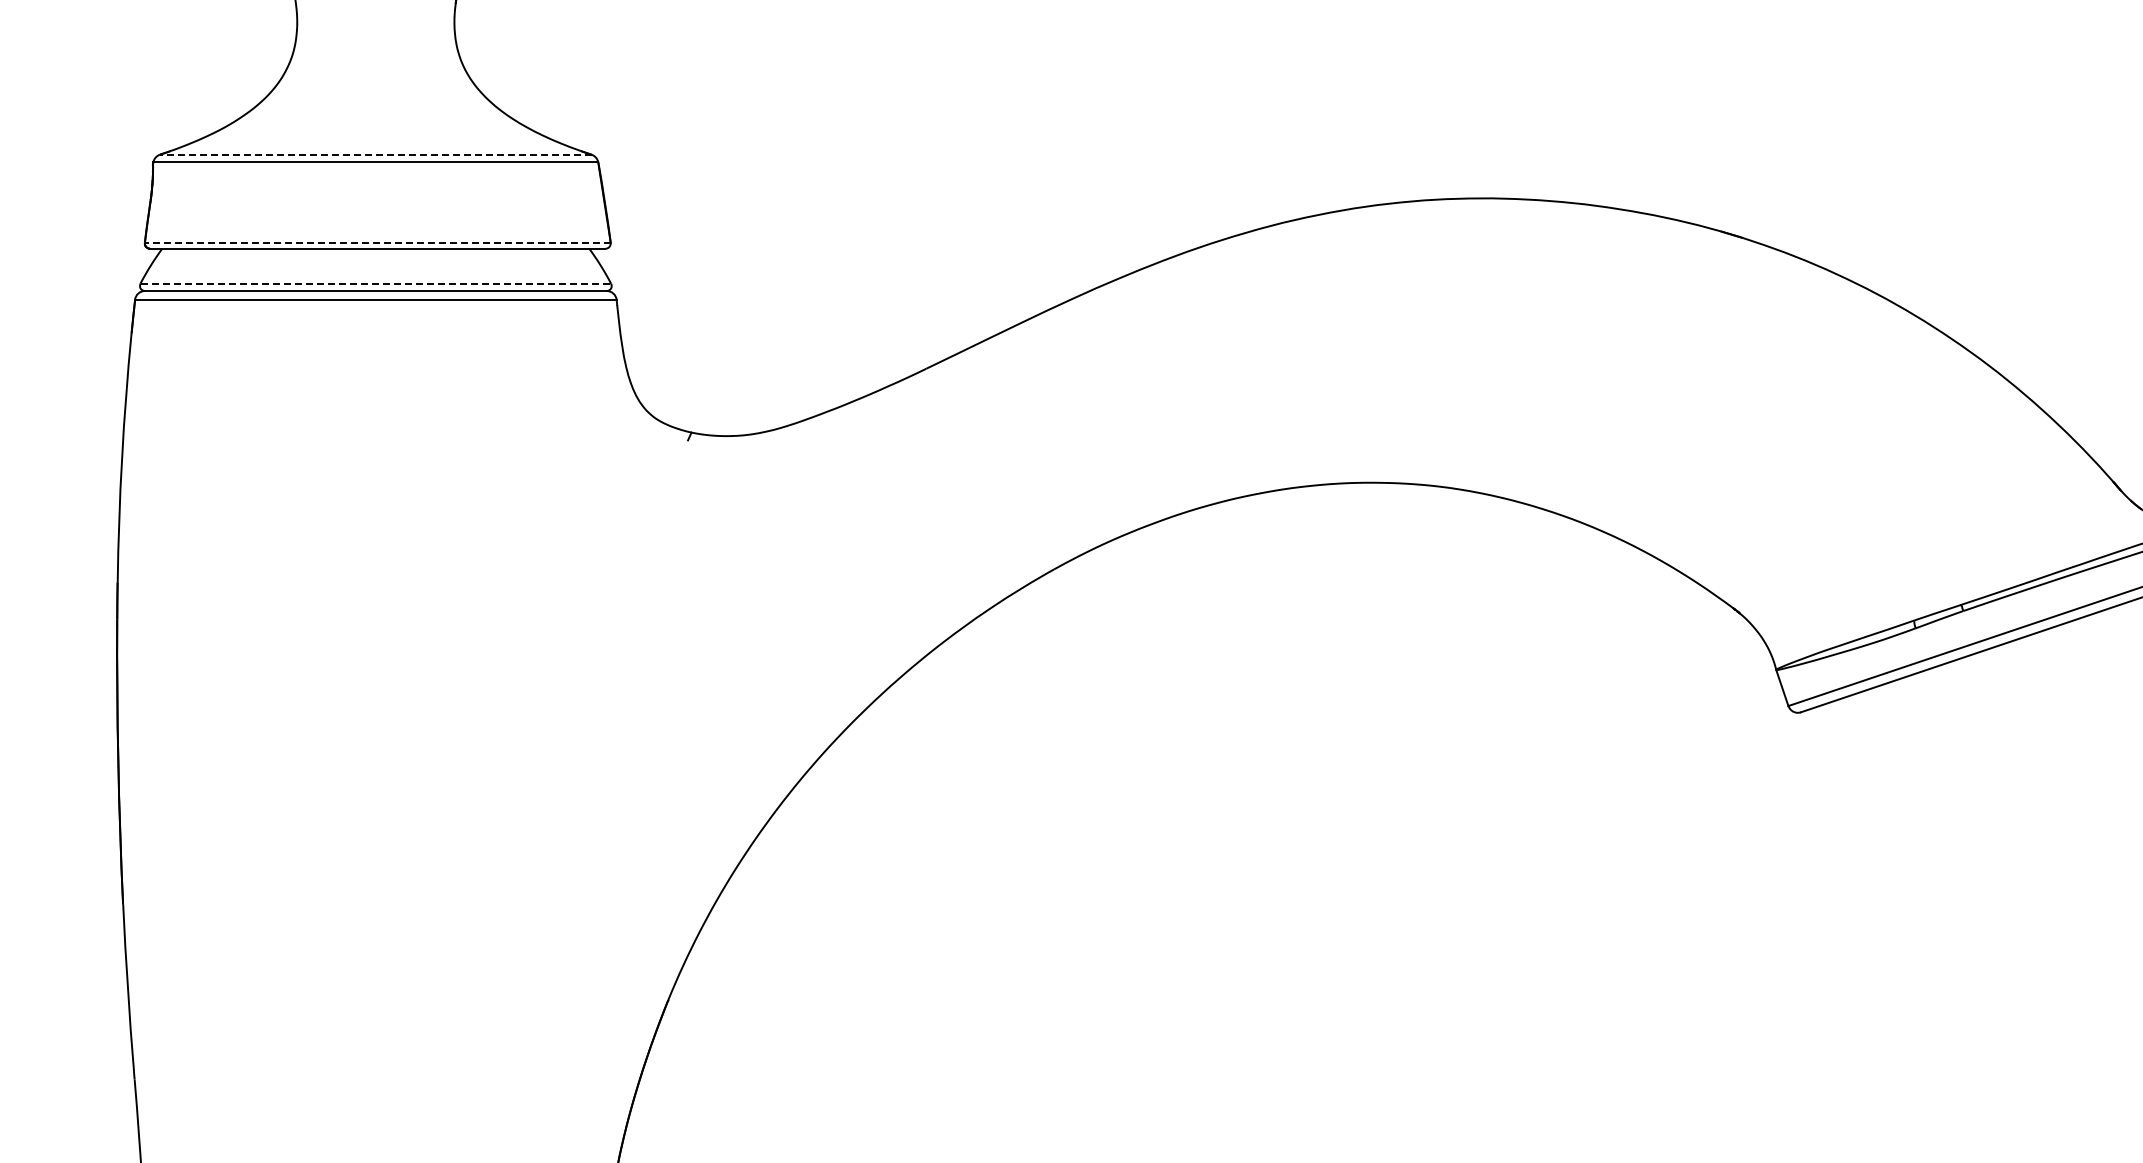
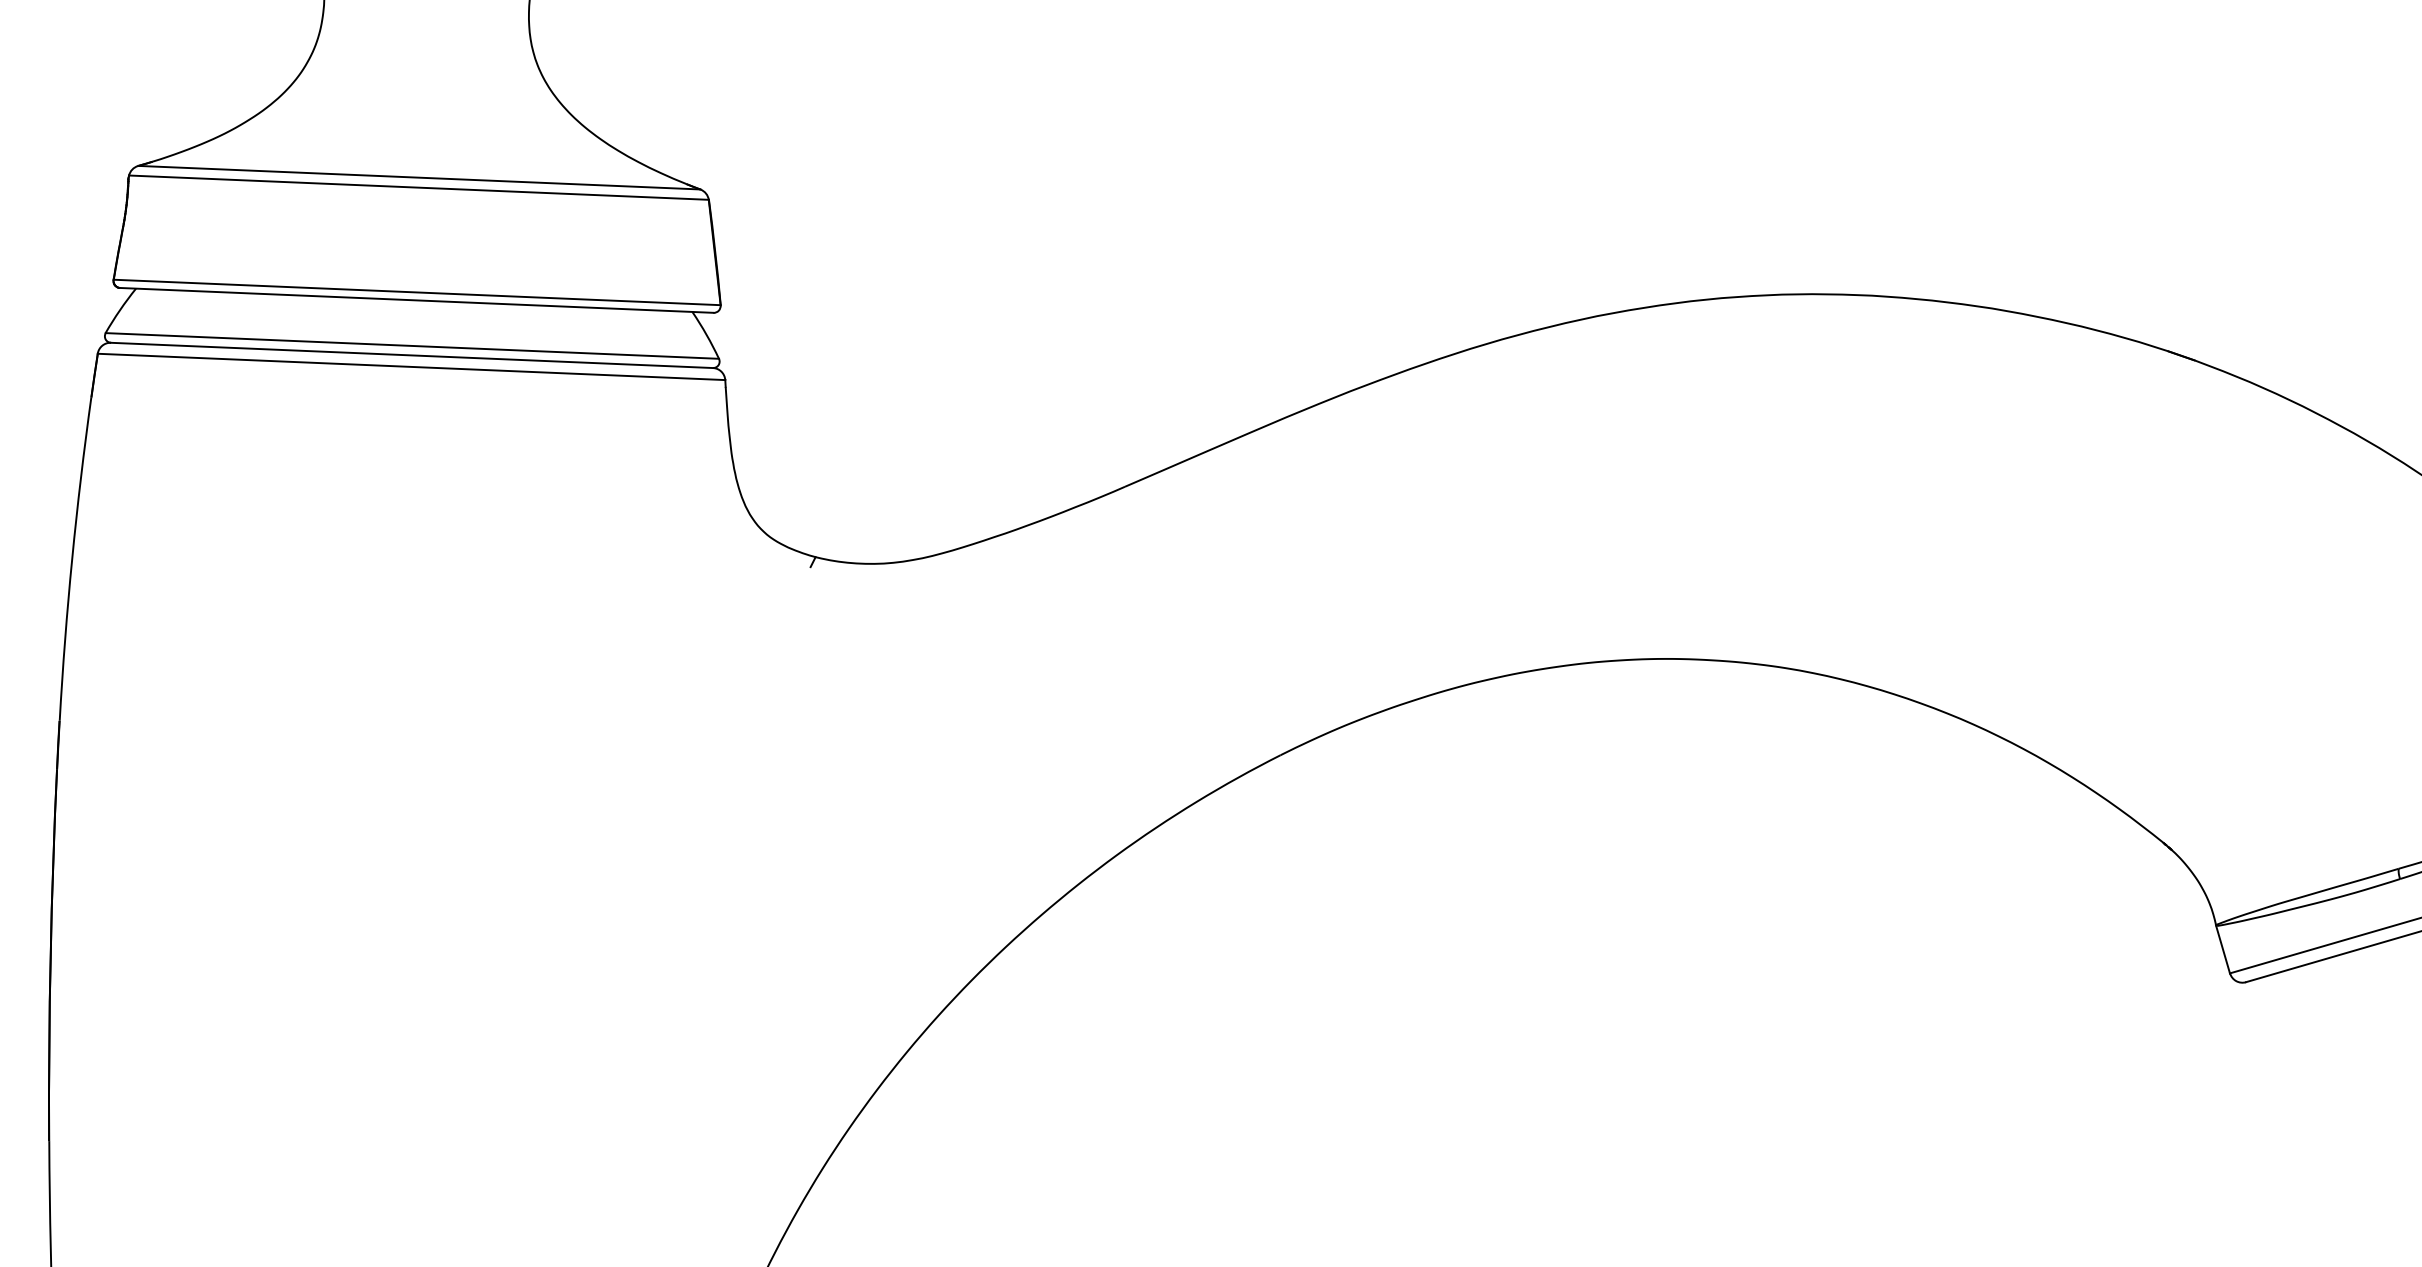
line: (375, 154) -> (418, 177), dashed -> solid
line: (377, 242) -> (416, 292), dashed -> solid
line: (376, 283) -> (413, 345), dashed -> solid

